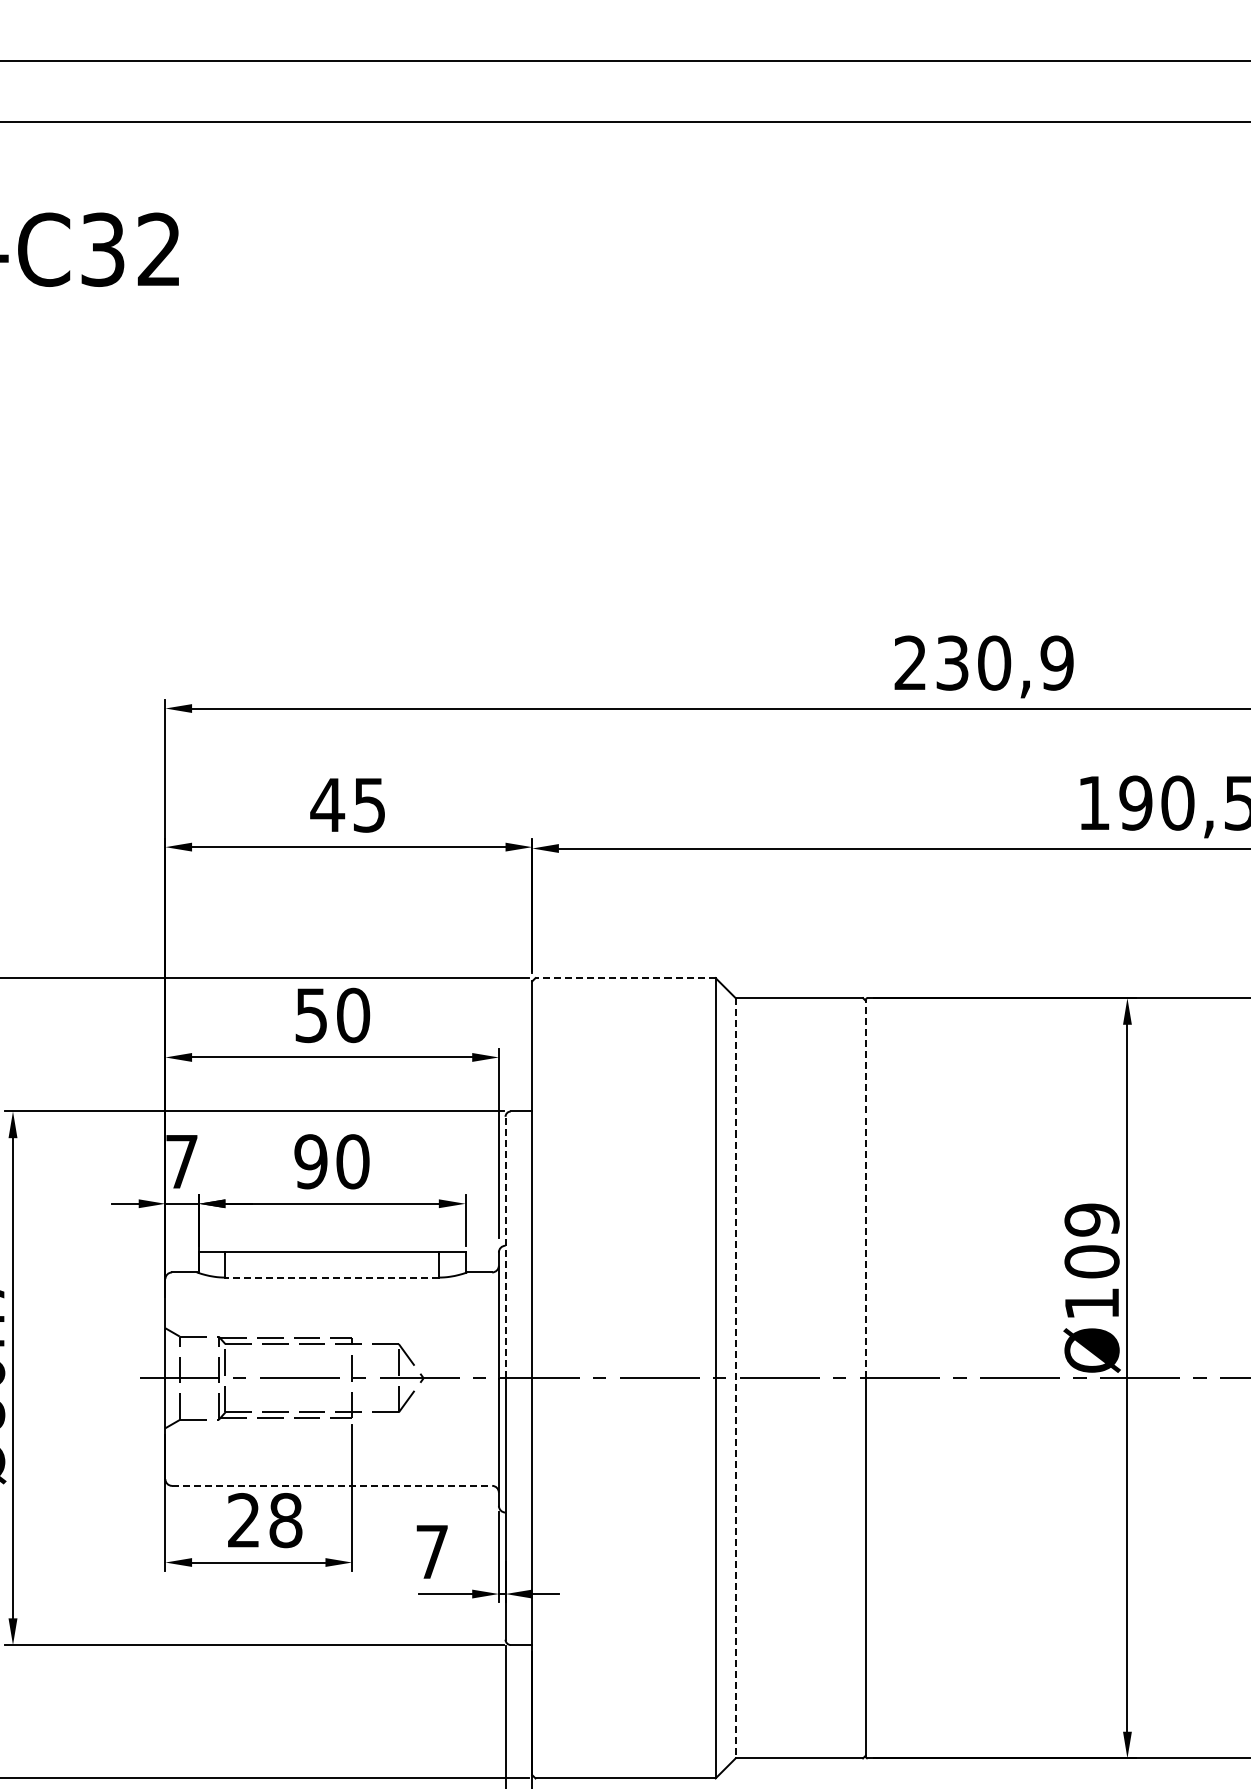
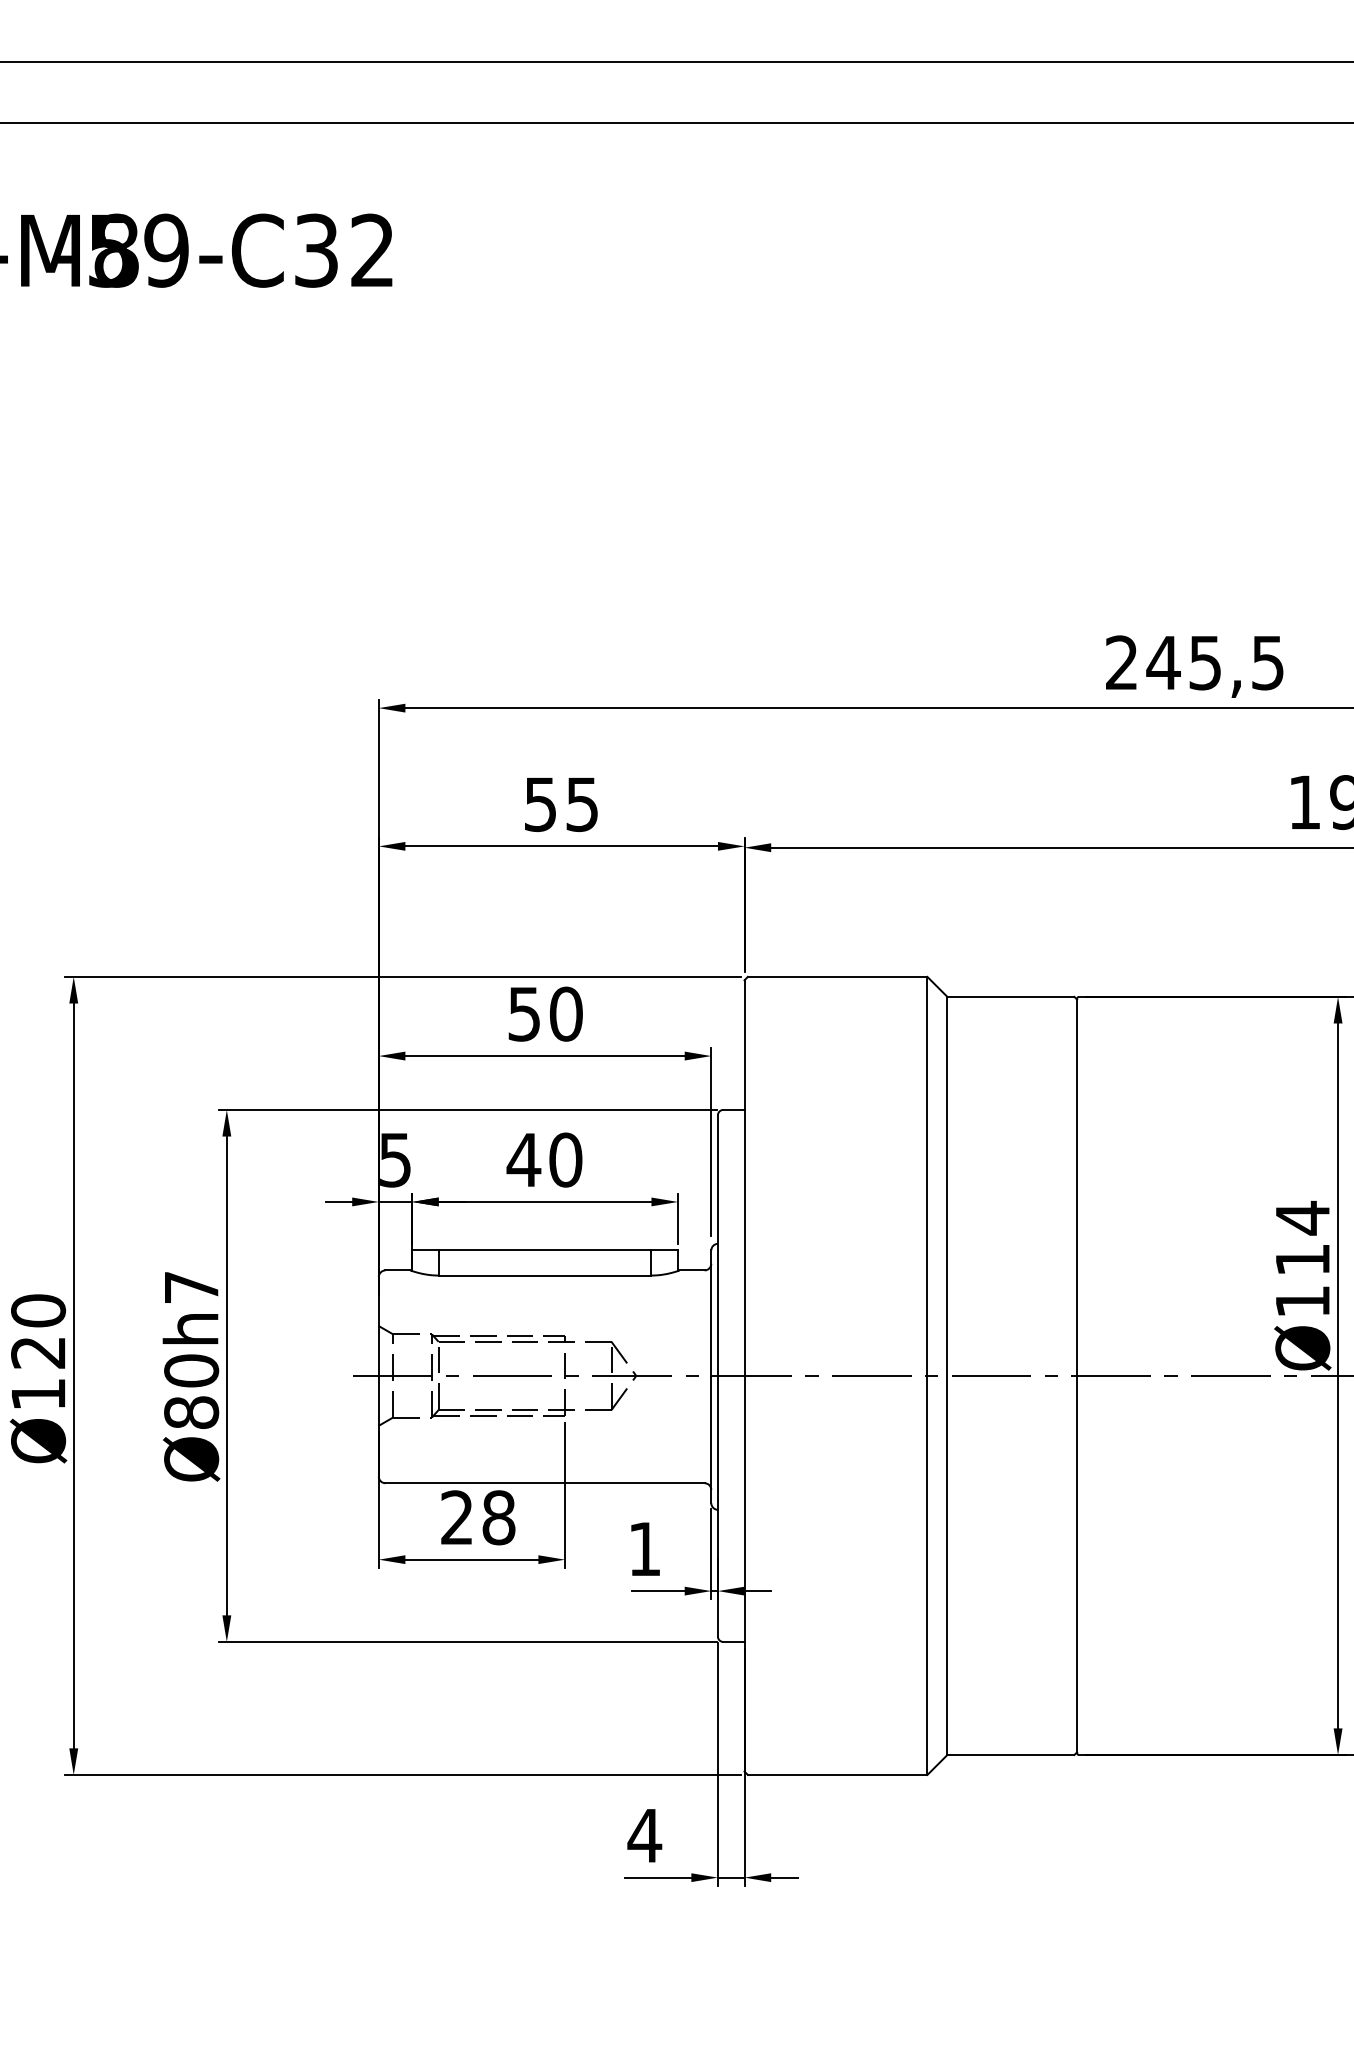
text: (1004, 662) -> (1215, 662), 230,9 -> 245,5
text: (327, 805) -> (540, 804), 45 -> 55
line: (625, 977) -> (837, 976), dashed -> solid
text: (310, 1161) -> (523, 1159), 90 -> 40
text: (182, 1162) -> (395, 1160), 7 -> 5
line: (866, 1189) -> (1077, 1187), dashed -> solid
text: (1091, 1240) -> (1302, 1238), Ø109 -> Ø114
line: (505, 1247) -> (717, 1245), dashed -> solid
line: (331, 1277) -> (544, 1275), dashed -> solid
line: (735, 1378) -> (947, 1376), dashed -> solid
line: (332, 1486) -> (545, 1483), dashed -> solid
text: (431, 1551) -> (644, 1548), 7 -> 1

